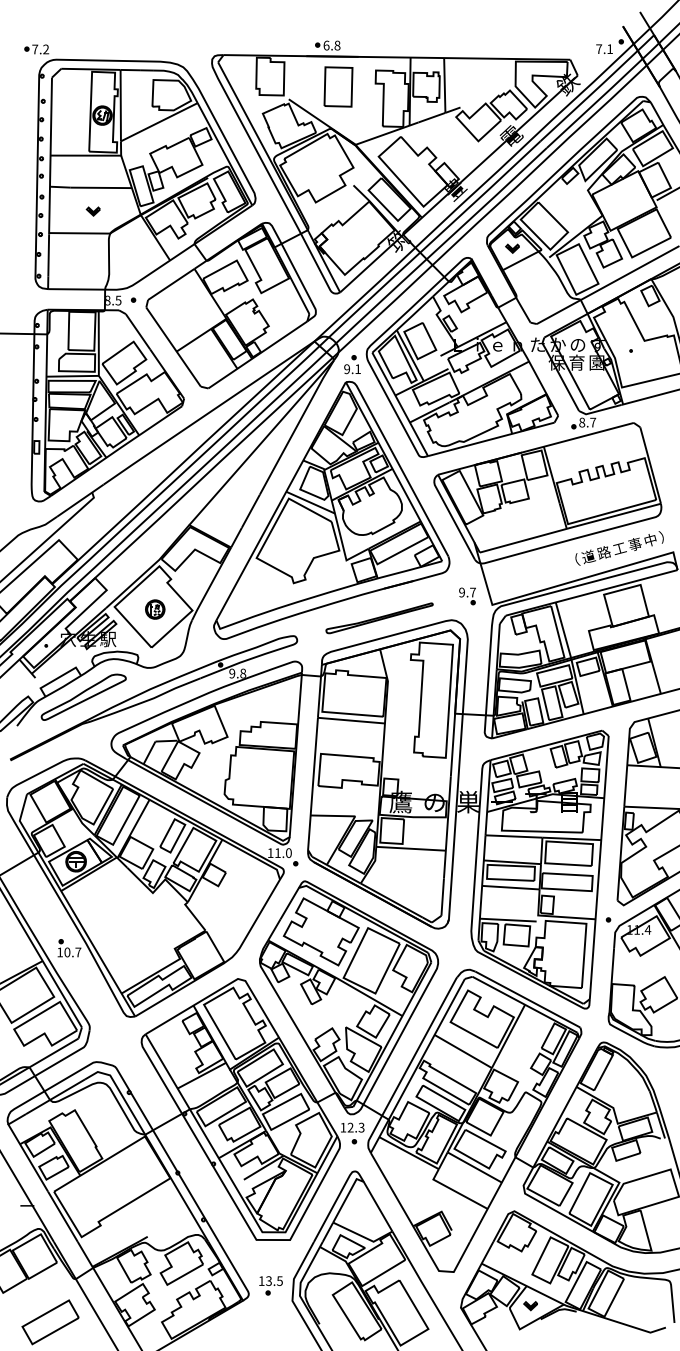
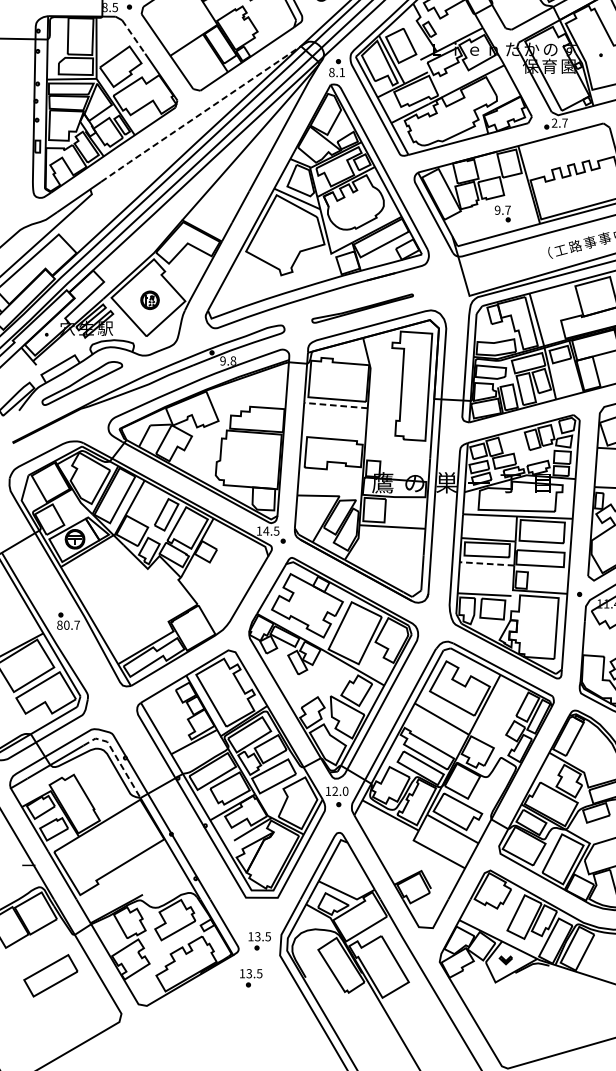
line: (138, 332) -> (134, 37), solid -> dashed
text: (347, 369) -> (332, 72), 9.1 -> 8.1
line: (208, 413) -> (200, 114), solid -> dashed
text: (582, 422) -> (554, 123), 8.7 -> 2.7
text: (619, 548) -> (590, 242), 工 -> 事
text: (588, 556) -> (560, 250), 道 -> 工
part: (467, 596) -> (502, 214), moved
line: (351, 720) -> (336, 405), solid -> dashed
text: (282, 852) -> (270, 530), 11.0 -> 14.5
line: (510, 887) -> (486, 563), solid -> dashed
text: (60, 952) -> (60, 625), 10.7 -> 80.7
line: (120, 1092) -> (117, 757), solid -> dashed
text: (361, 1127) -> (345, 791), 12.3 -> 12.0
part: (261, 1324) -> (250, 977), added

